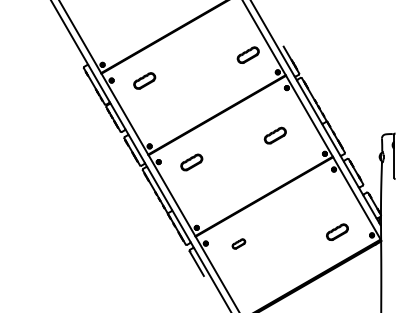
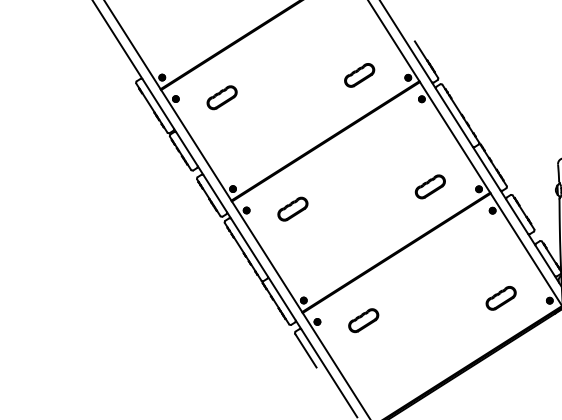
part: (247, 54) -> (358, 74), moved
part: (274, 135) -> (429, 186), moved
part: (238, 243) -> (363, 319), size x1.67

